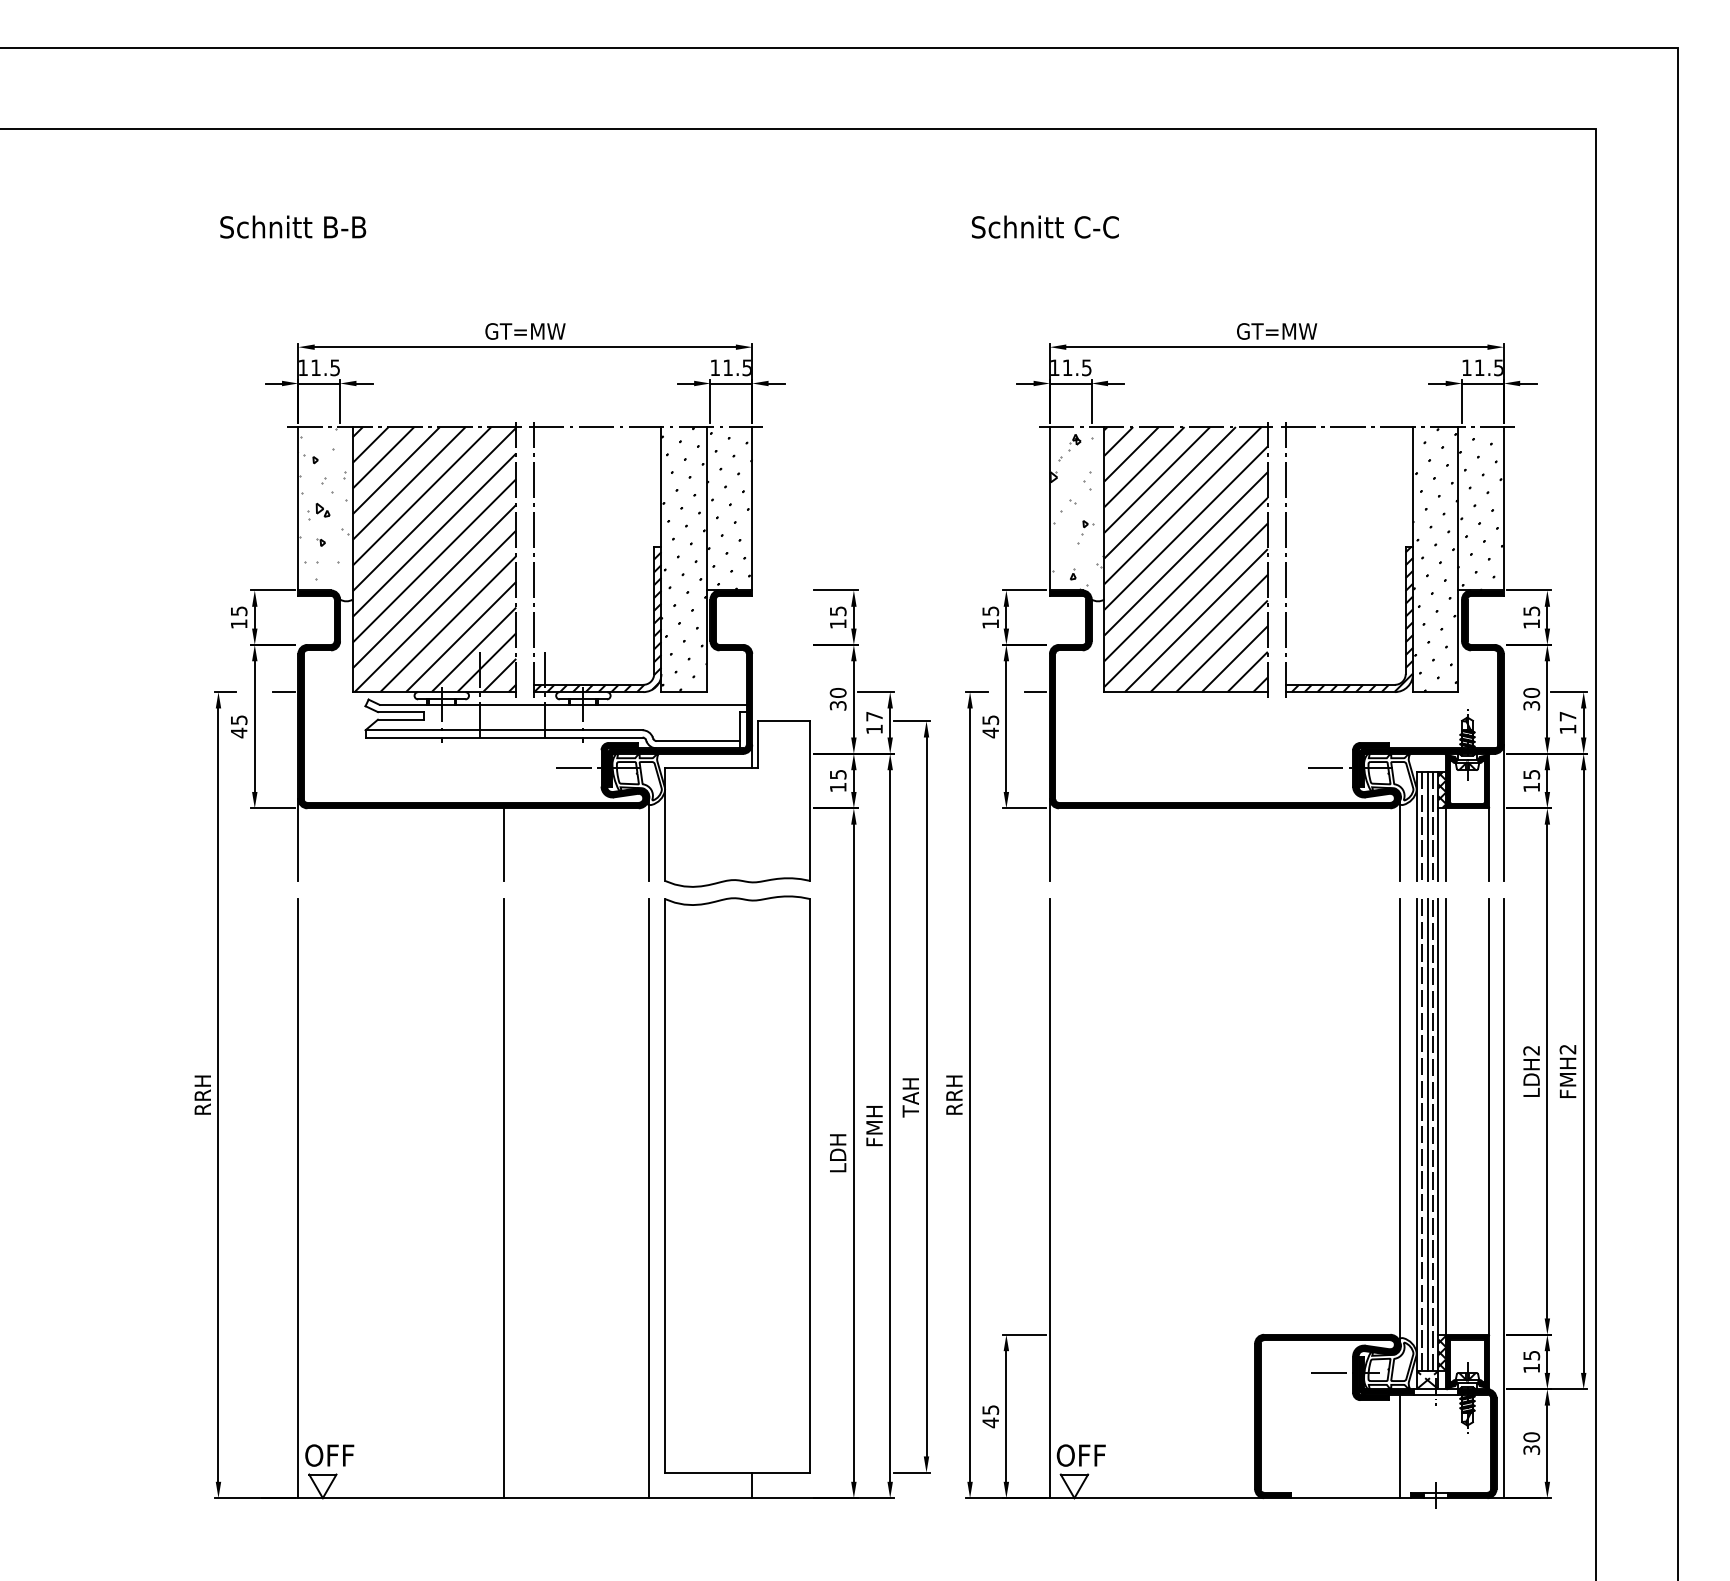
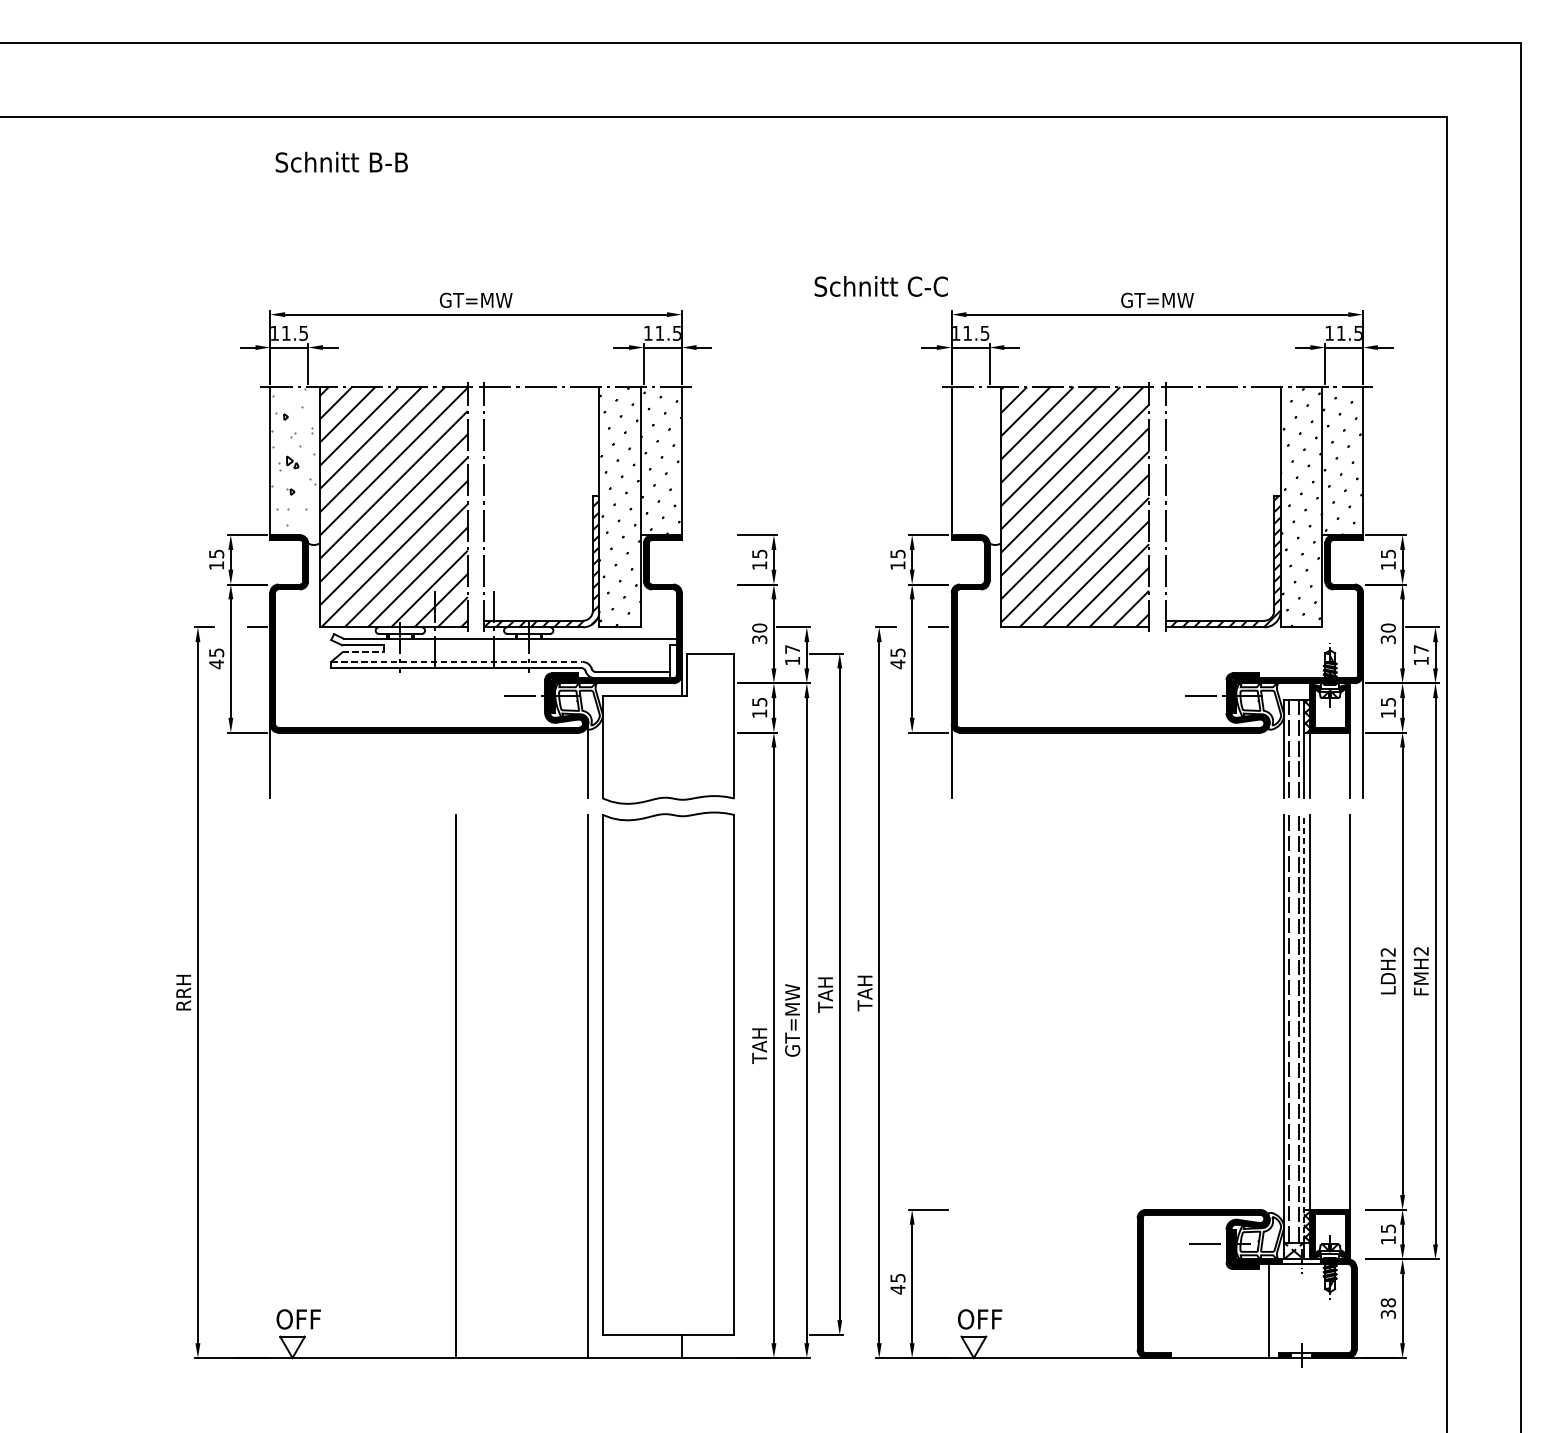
text: (293, 226) -> (342, 161), moved
text: (1045, 226) -> (881, 285), moved
hatch: (1077, 511) -> (976, 463), removed
line: (400, 719) -> (362, 652), solid -> dashed
line: (504, 730) -> (457, 662), solid -> dashed
line: (1427, 826) -> (1293, 749), removed
line: (1400, 839) -> (1269, 760), removed
line: (503, 844) -> (456, 765), removed
text: (954, 1095) -> (865, 992), RRH -> TAH
line: (1400, 1121) -> (1269, 1016), removed
text: (874, 1125) -> (792, 1020), FMH -> GT=MW
line: (1438, 1134) -> (1303, 1028), solid -> dashed
line: (1427, 1135) -> (1293, 1029), removed
text: (838, 1153) -> (759, 1045), LDH -> TAH
line: (298, 1198) -> (270, 1086), removed
line: (1049, 1198) -> (951, 1086), removed
line: (1503, 1198) -> (1362, 1086), removed
text: (1531, 1437) -> (1388, 1303), 30 -> 38

